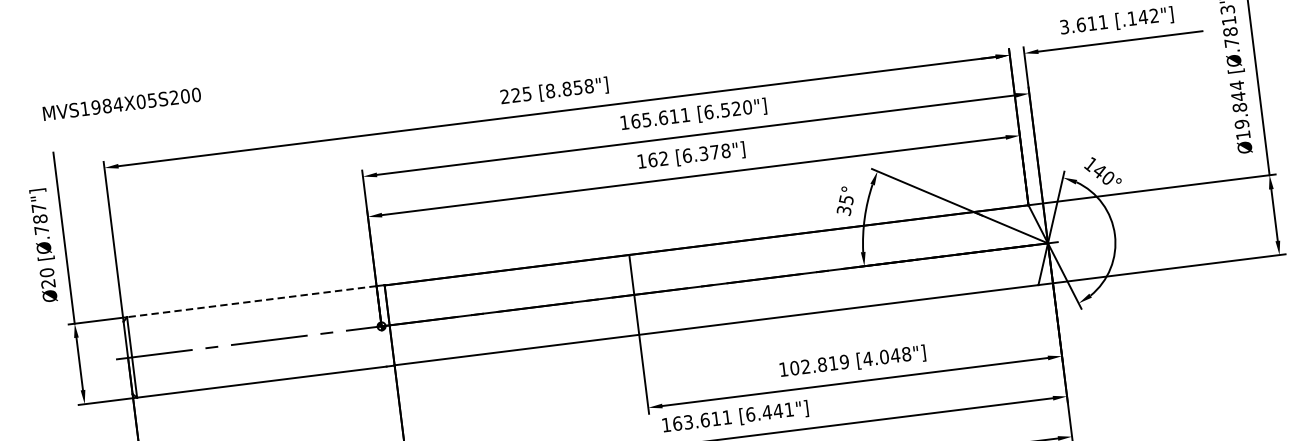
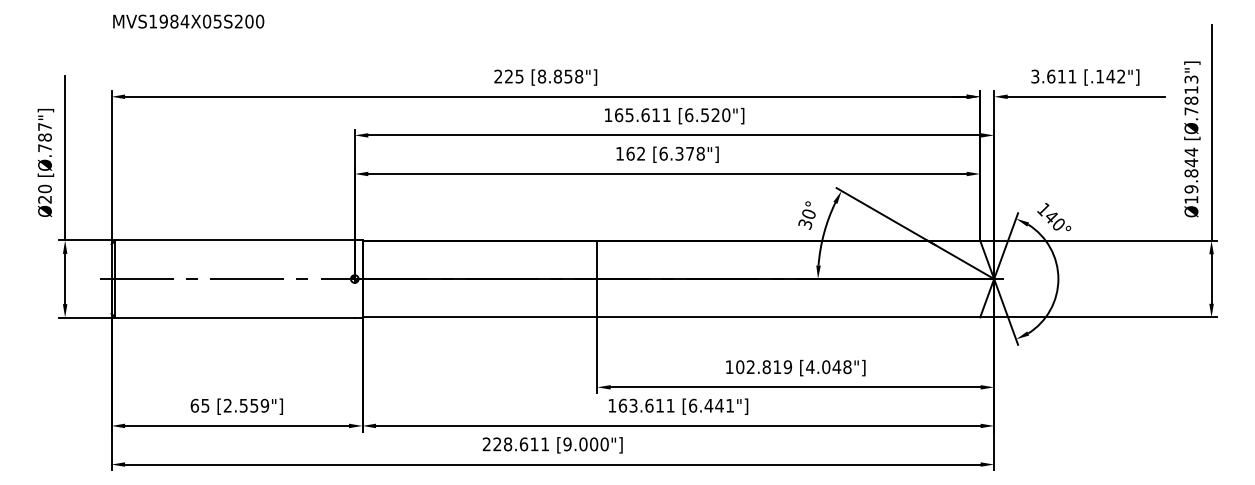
text: (121, 104) -> (188, 21), moved
text: (846, 200) -> (808, 214), 35° -> 30°
line: (252, 301) -> (235, 240), dashed -> solid

